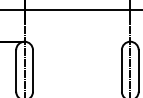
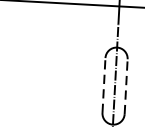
line: (121, 70) -> (103, 84), solid -> dashed
line: (138, 70) -> (125, 86), solid -> dashed

